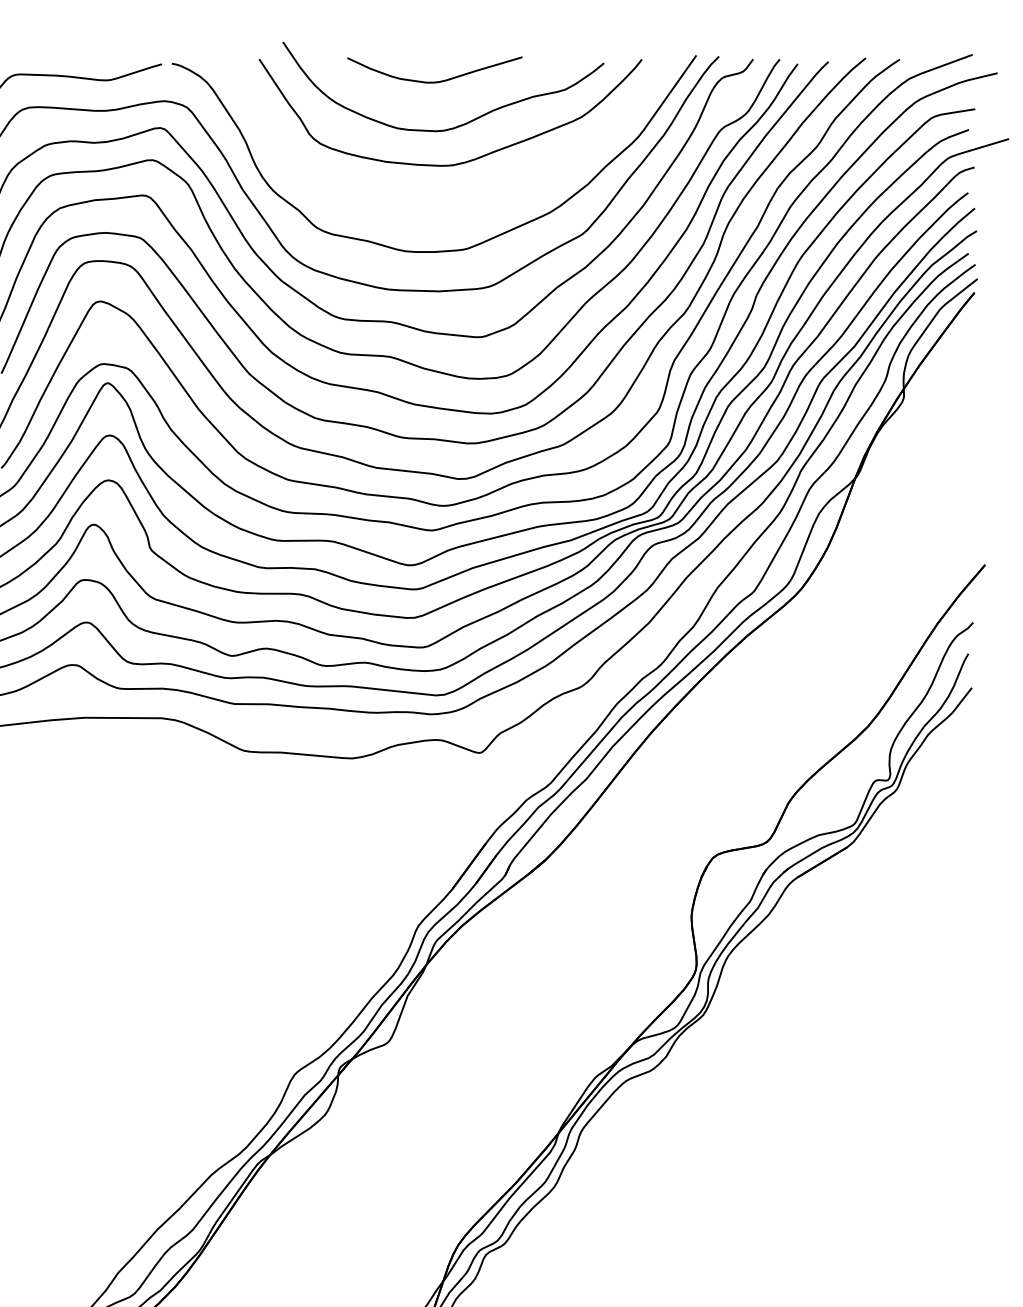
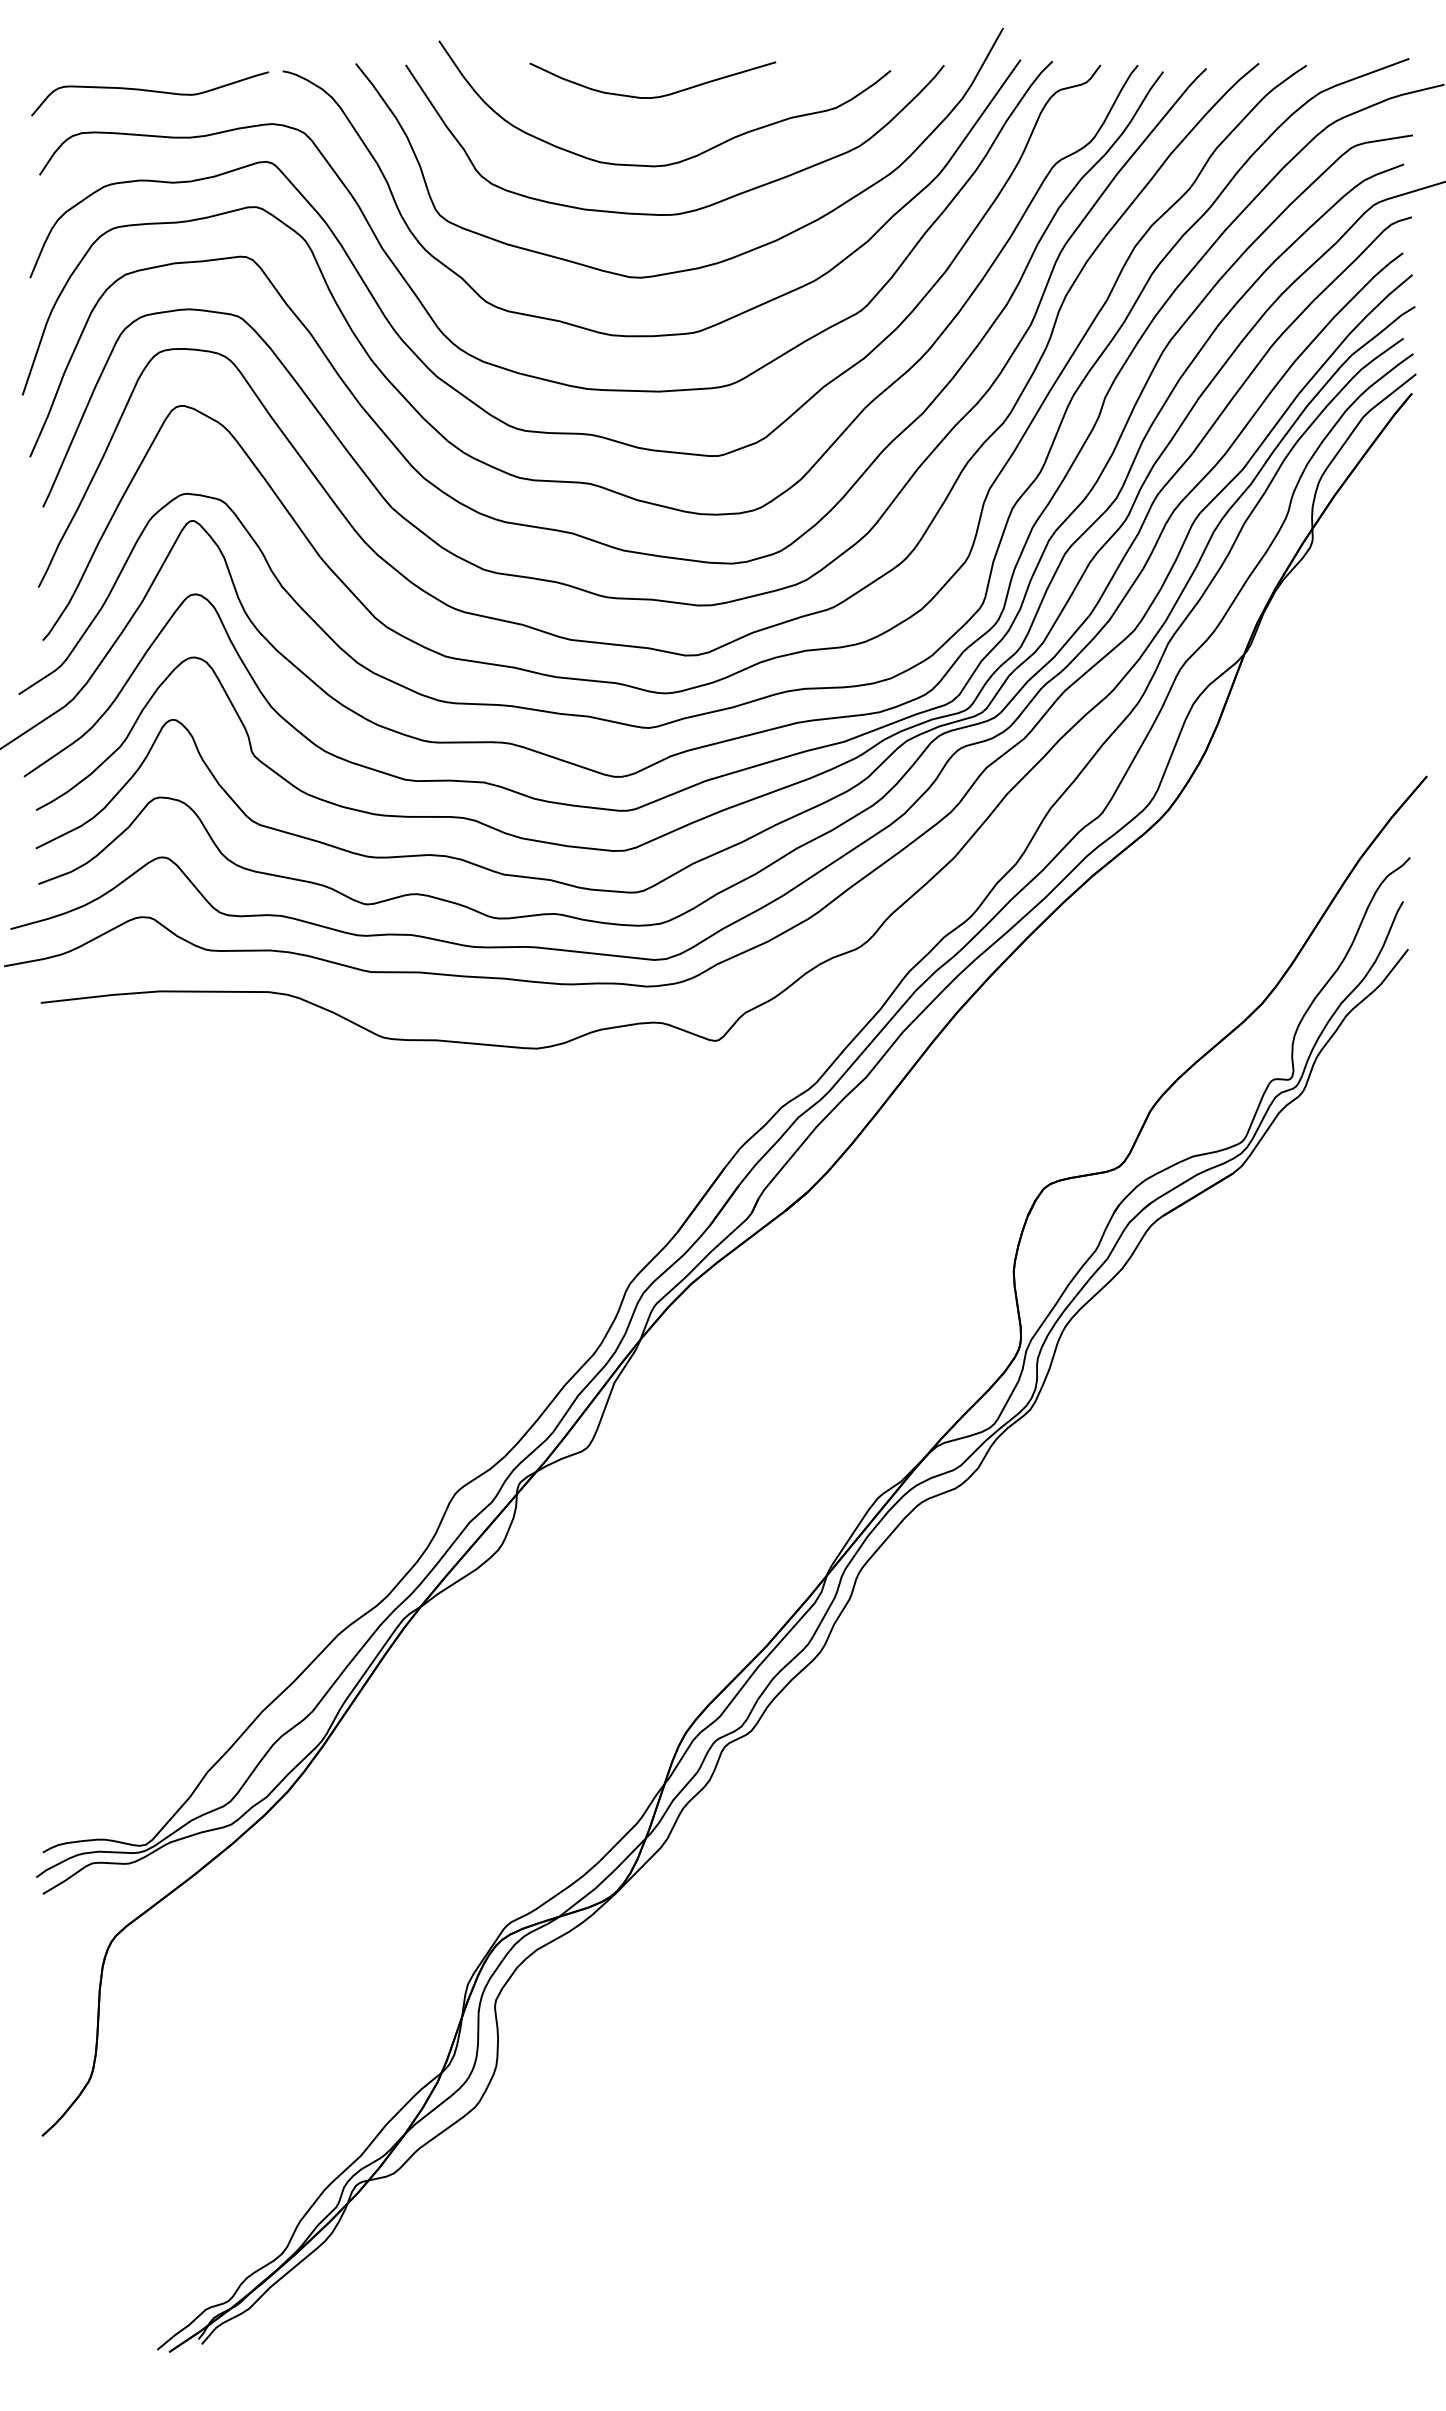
curve: (473, 201) -> (707, 264), added

